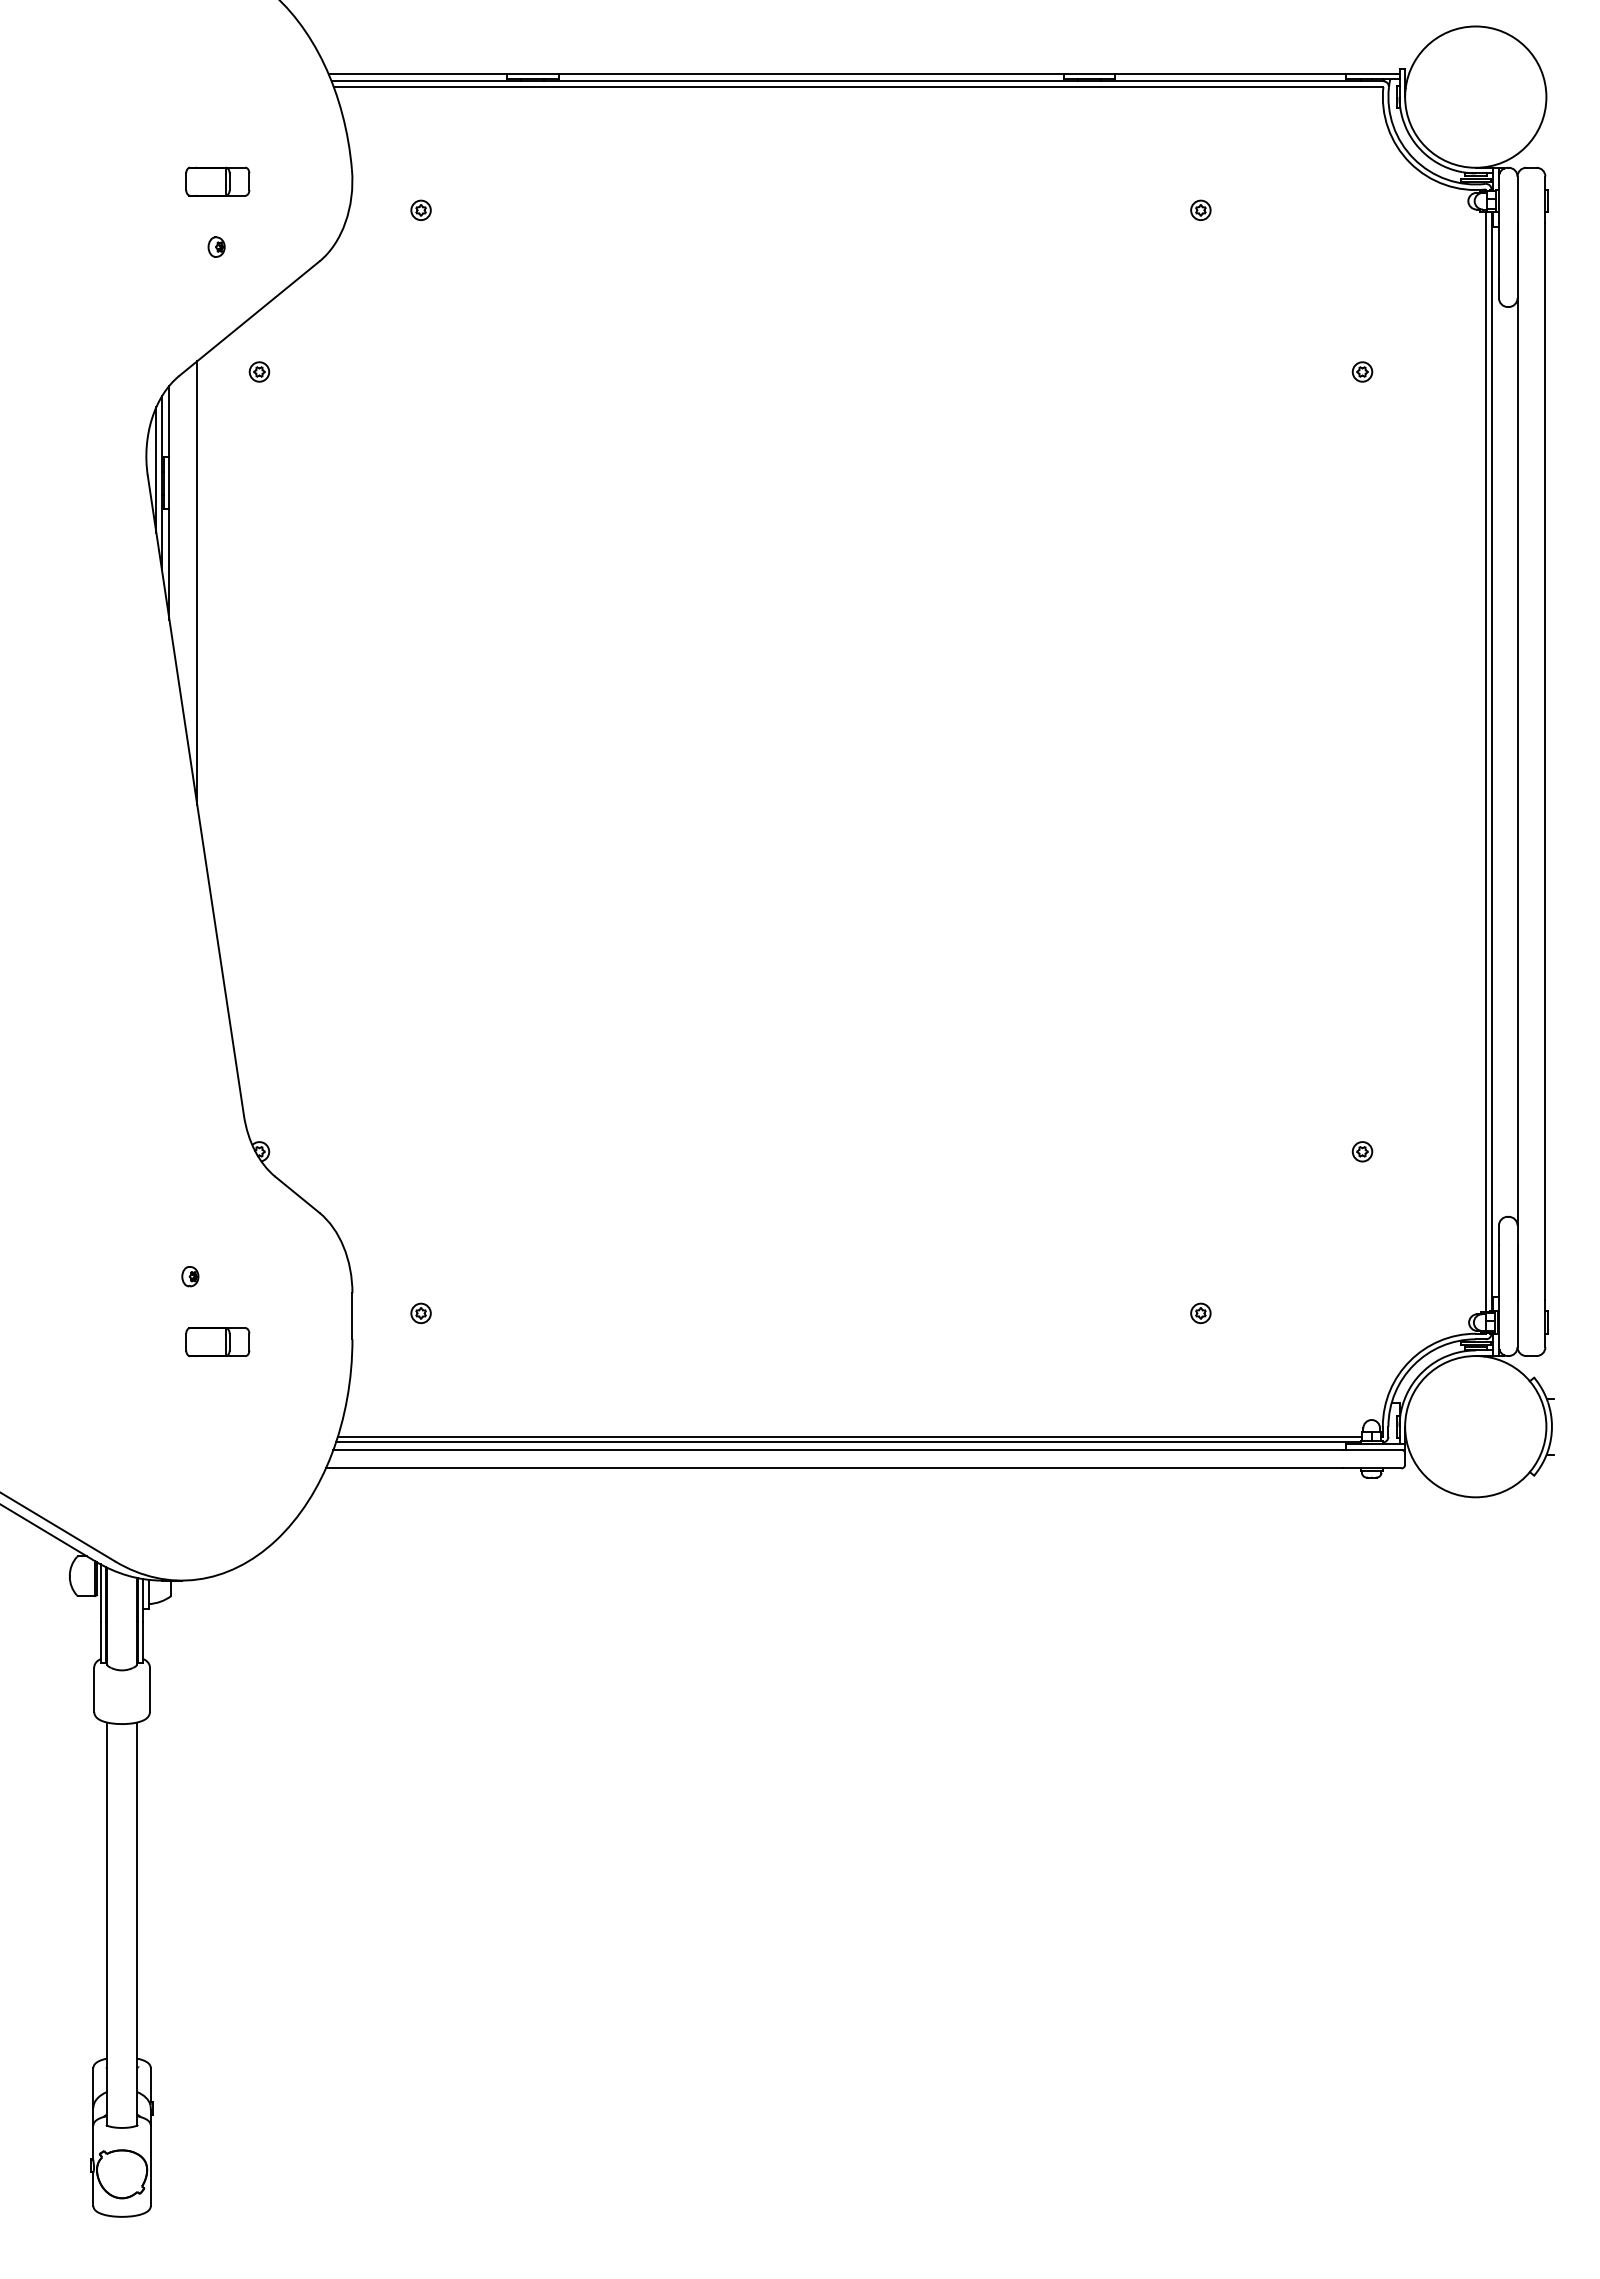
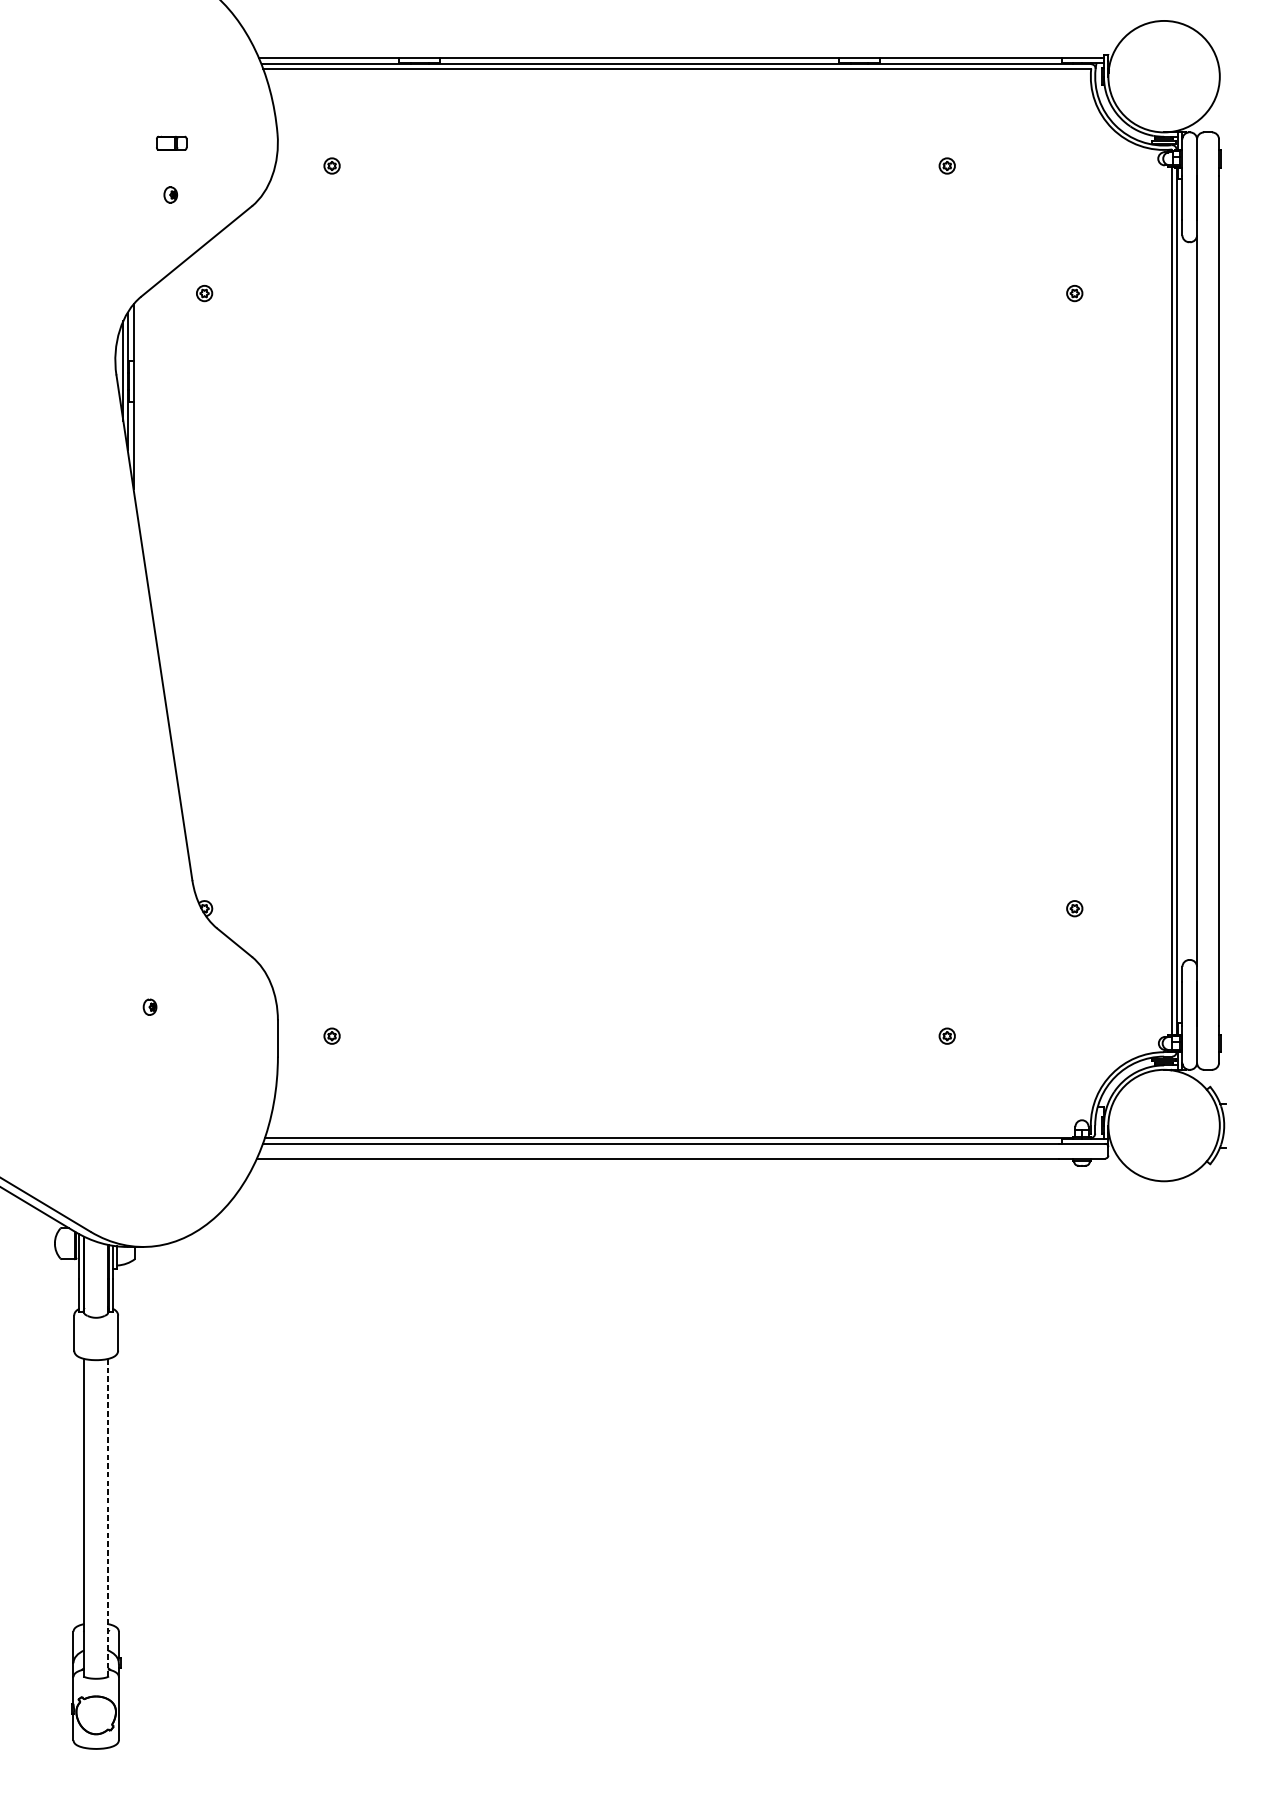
part: (217, 181) -> (171, 143), size x0.6
line: (197, 583) -> (155, 460), removed
part: (217, 1341) -> (171, 1058), removed
line: (849, 1436) -> (670, 1133), removed
line: (136, 1924) -> (107, 1518), solid -> dashed

